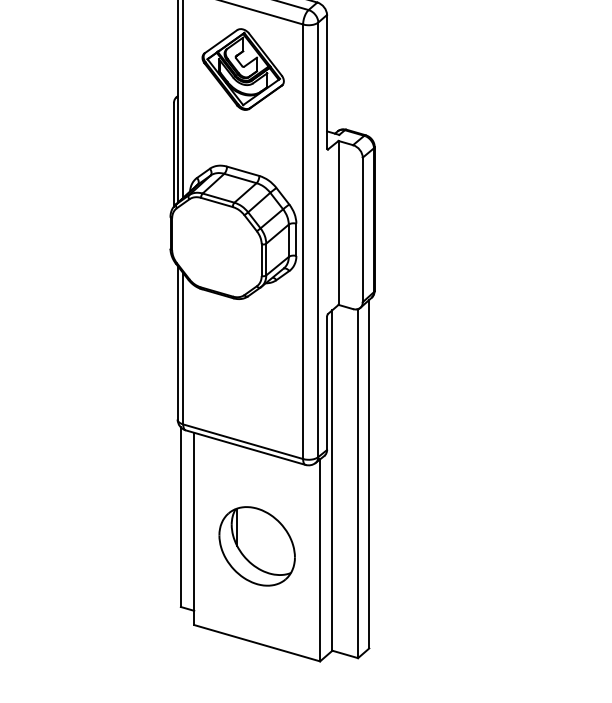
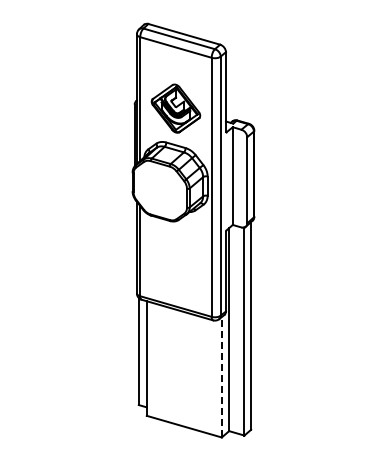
part: (242, 69) -> (175, 108), moved
part: (255, 545) -> (183, 368), removed
line: (319, 559) -> (221, 376), solid -> dashed

